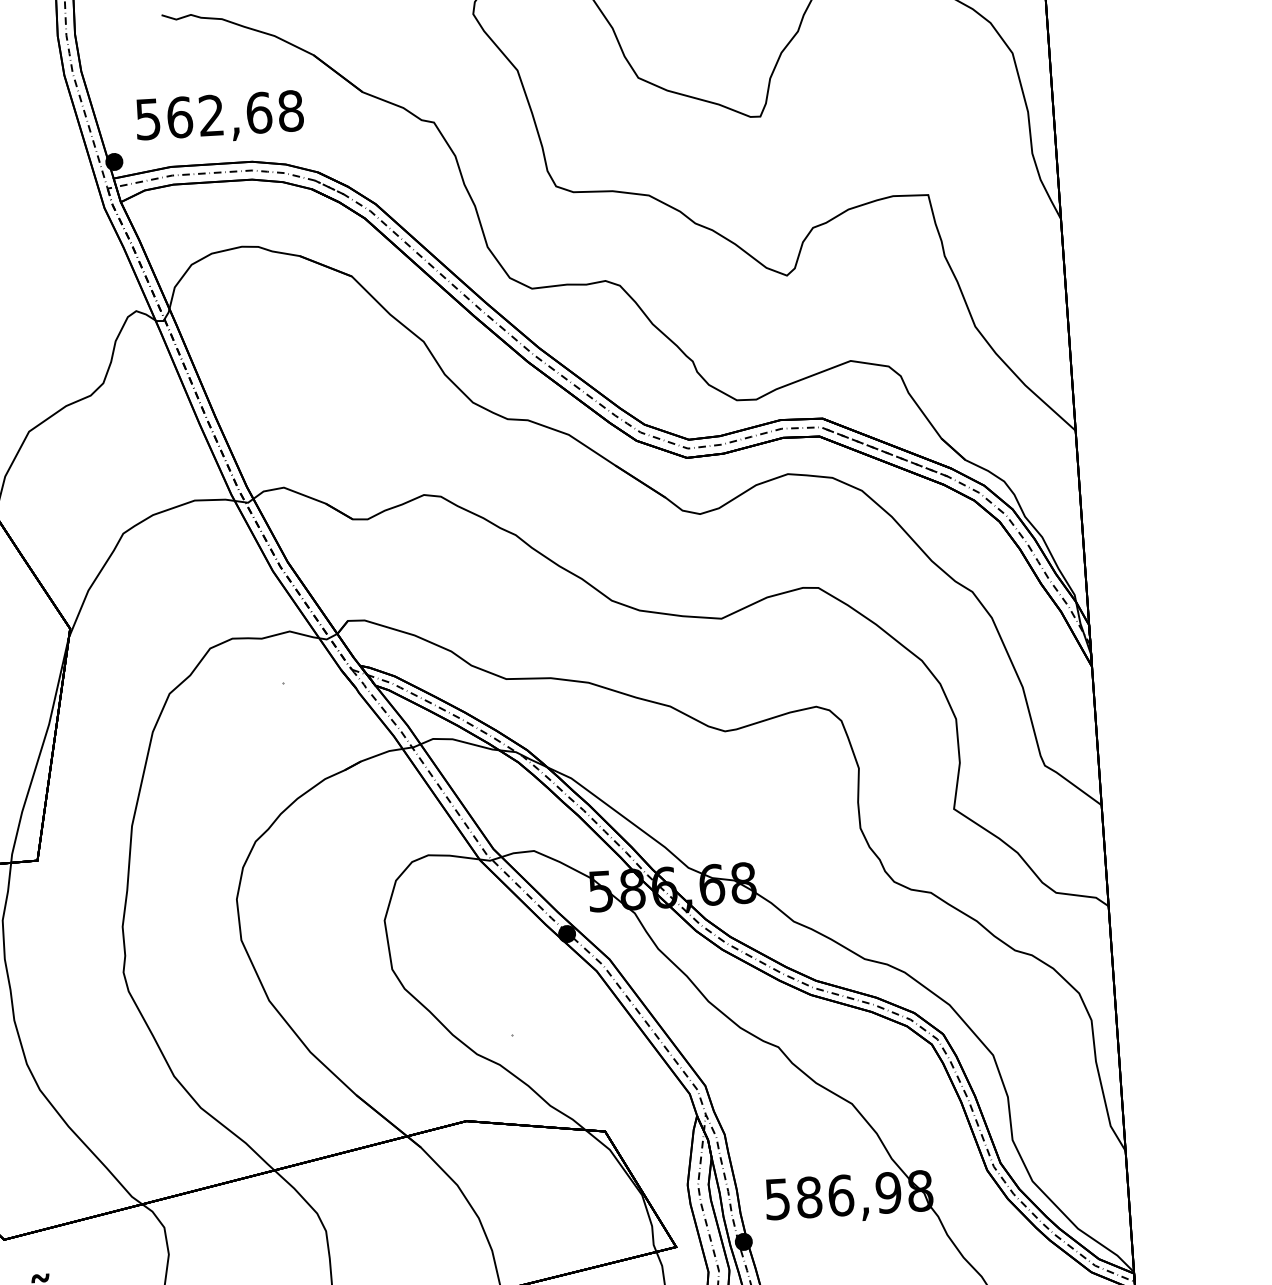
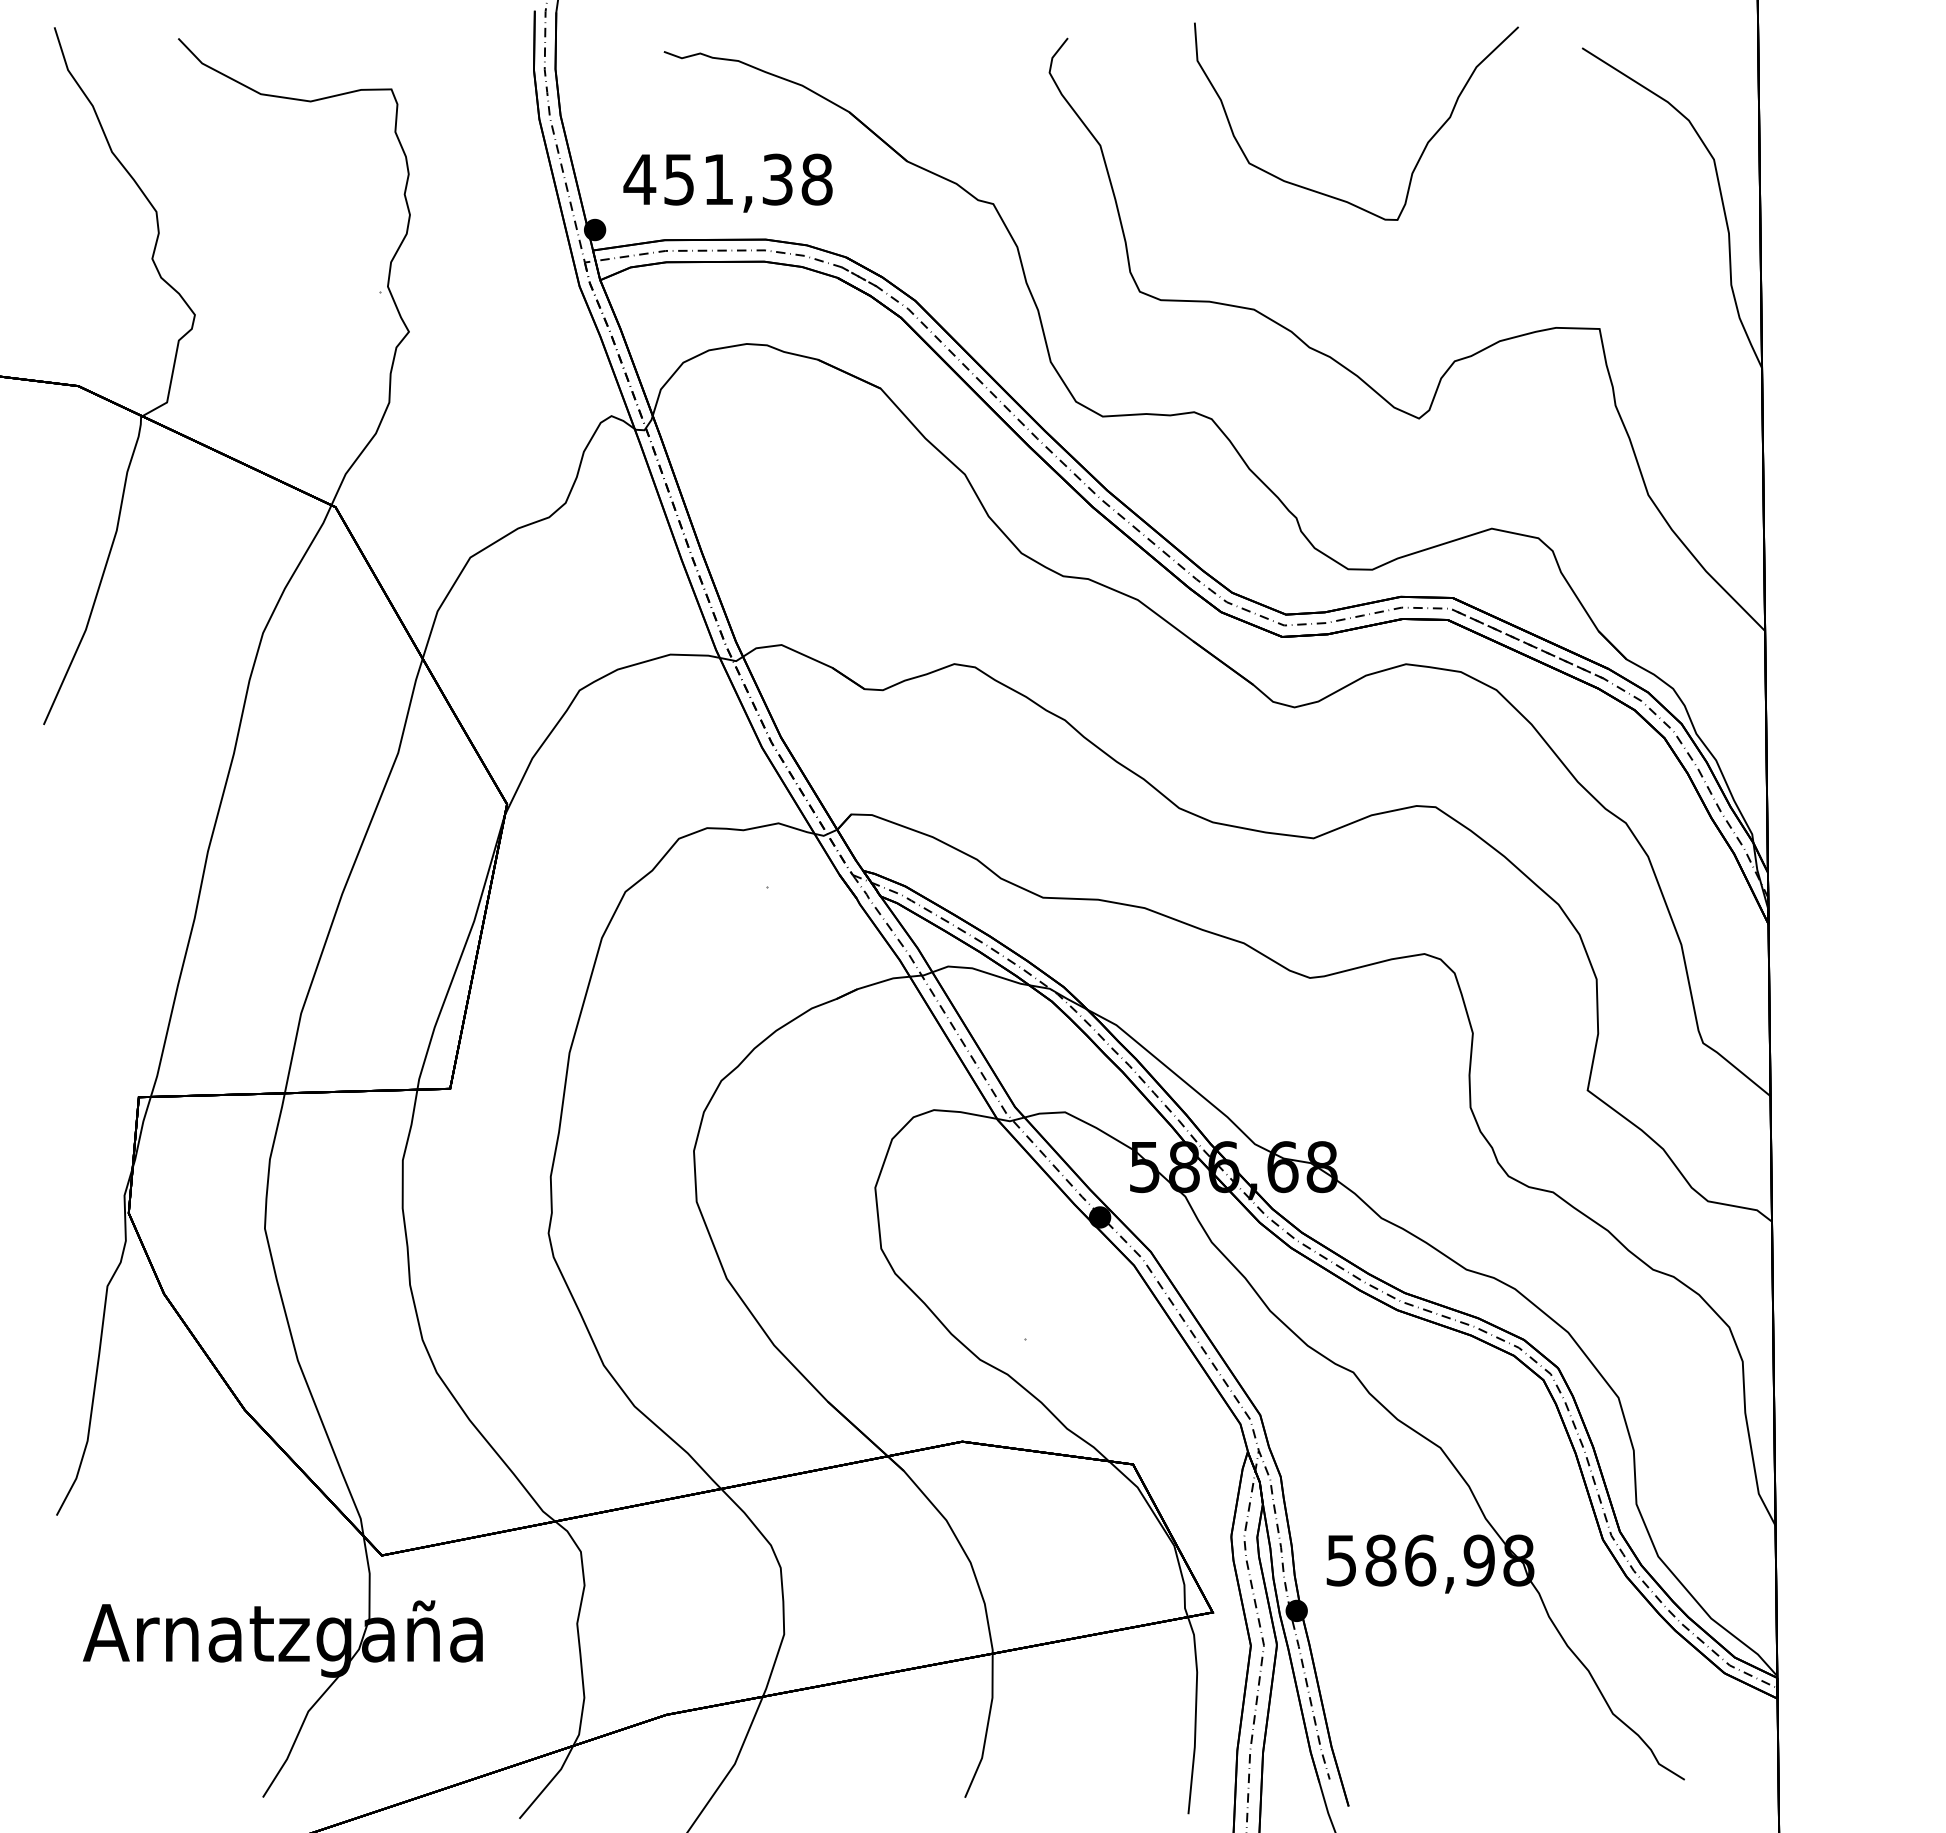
text: (203, 116) -> (708, 179), 562,68 -> 451,38

